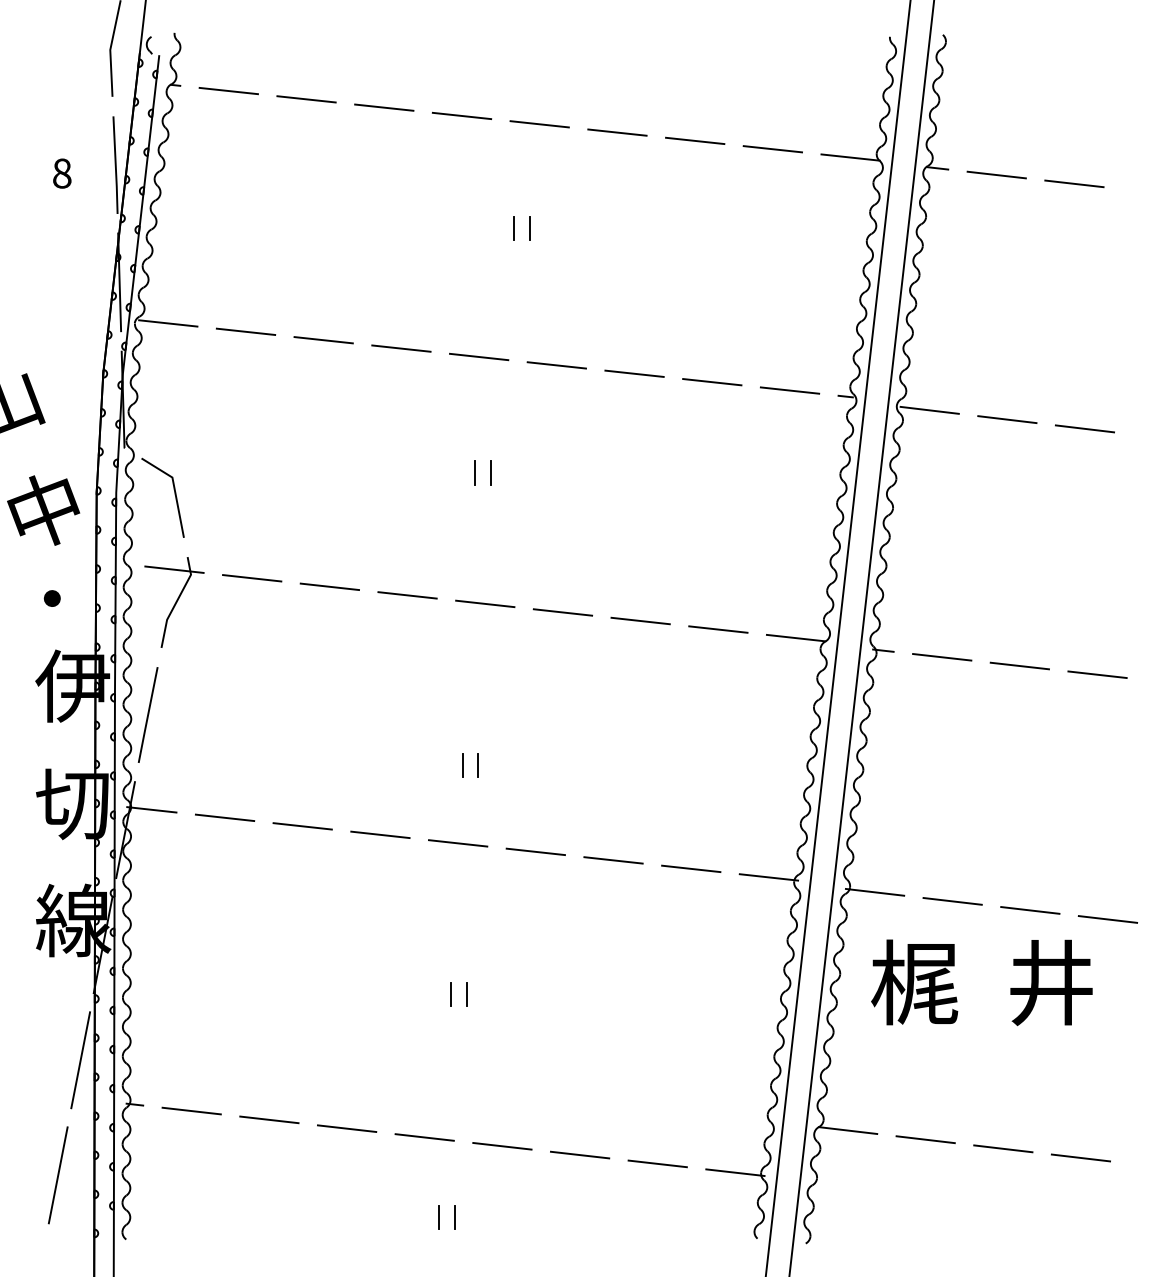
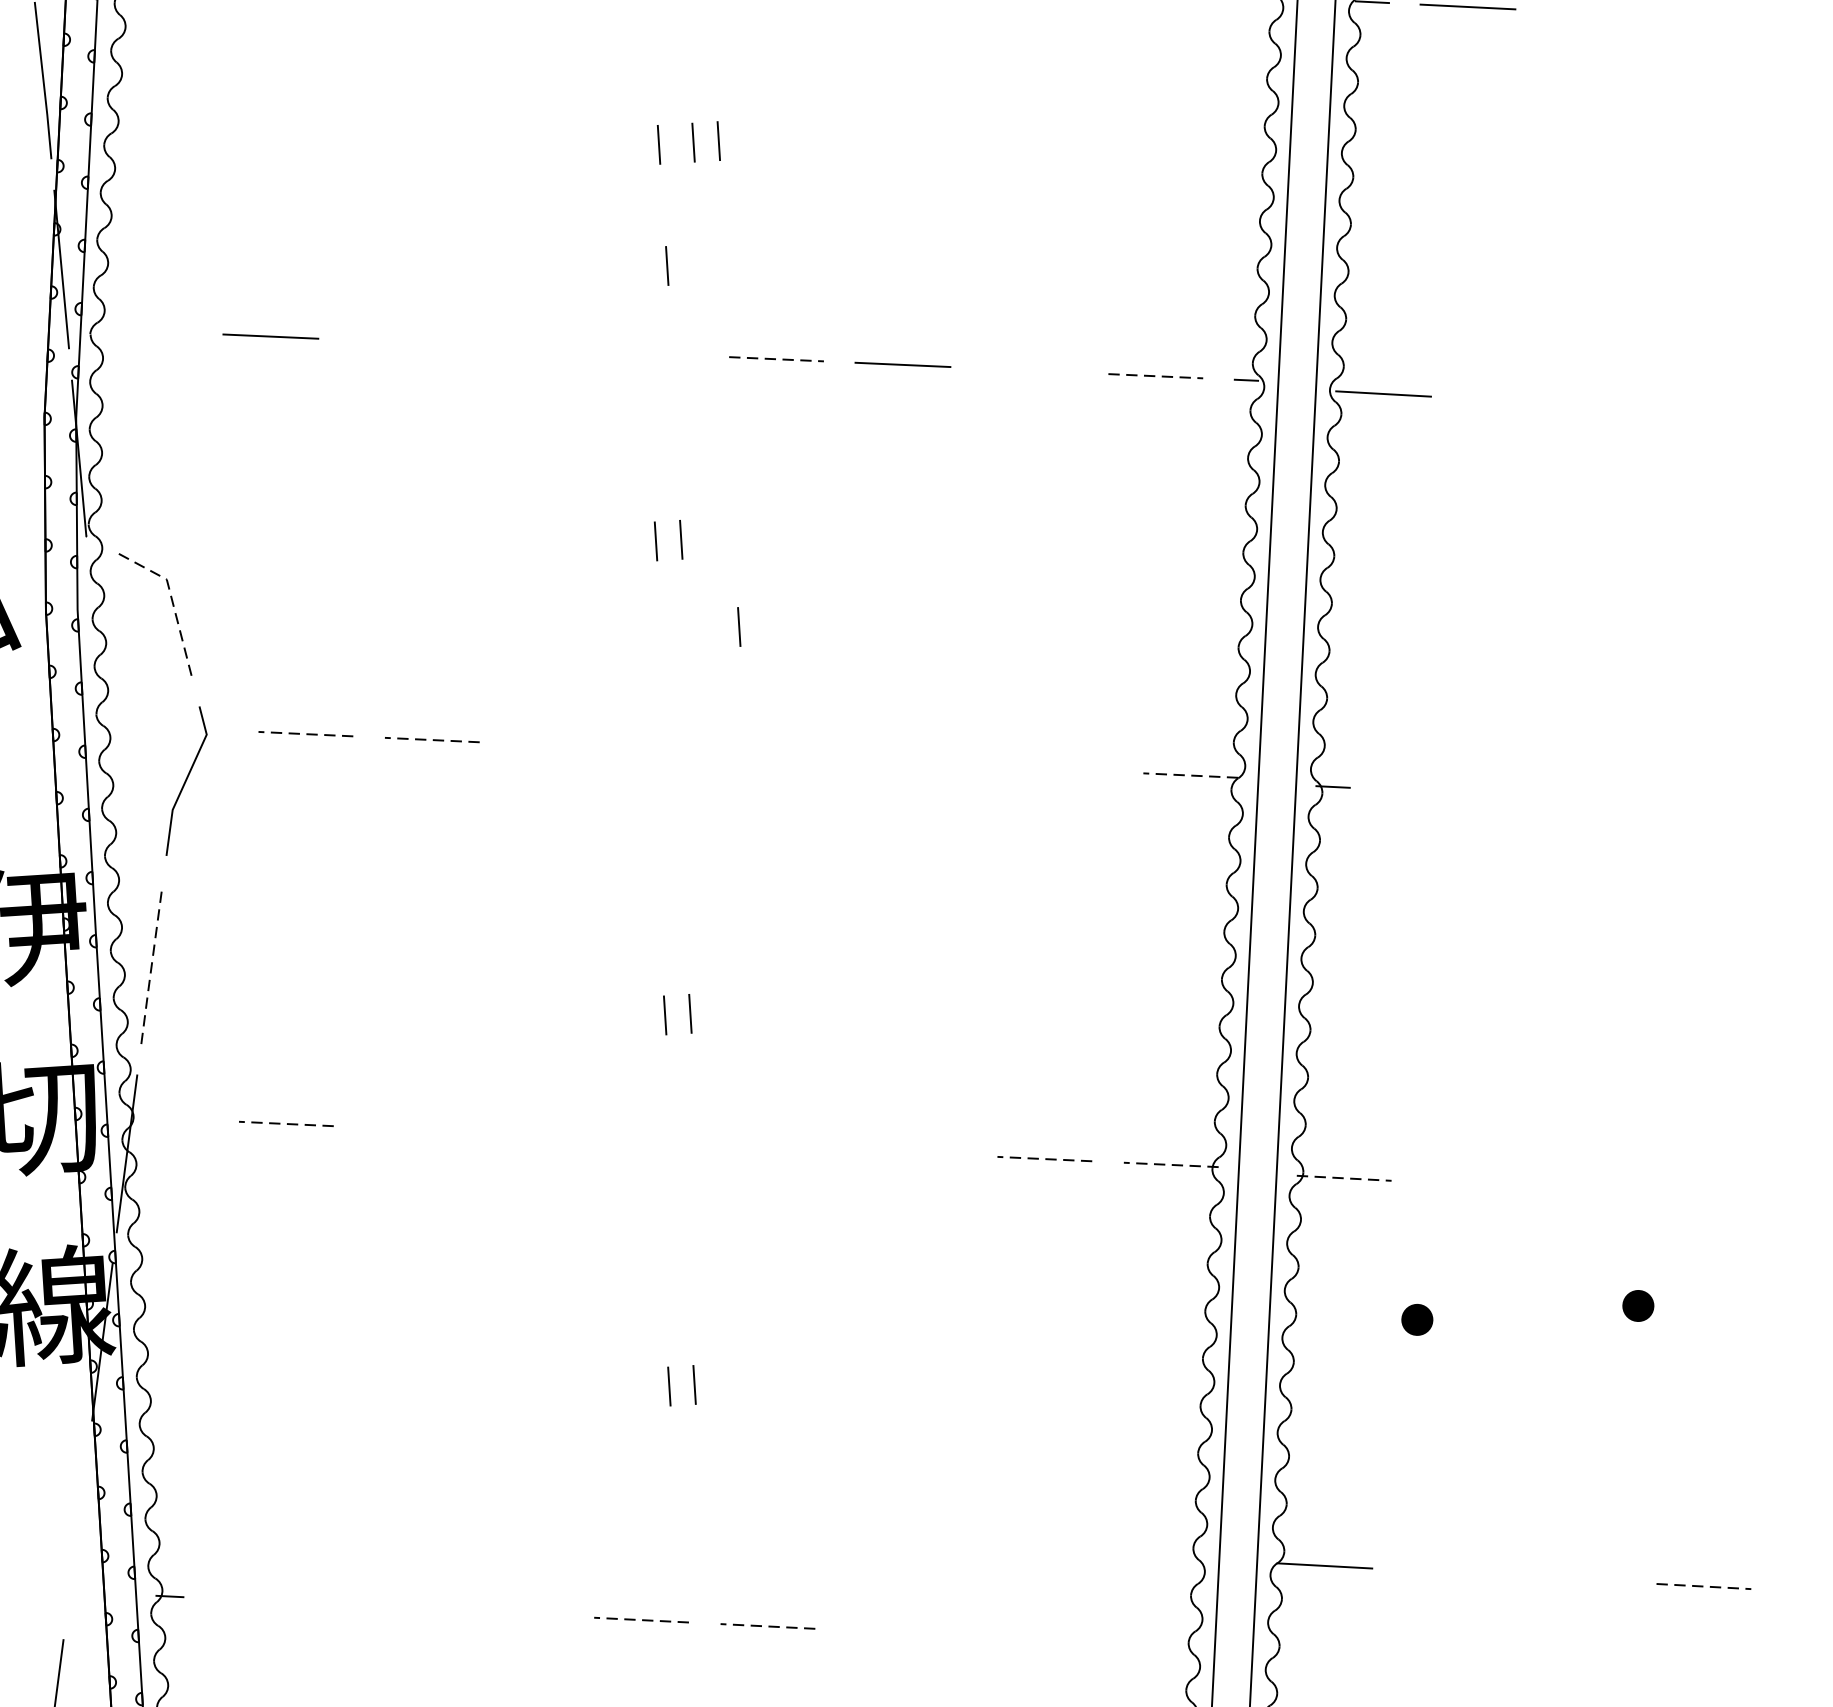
line: (1074, 183) -> (1594, 12), removed
line: (492, 228) -> (658, 144), added
line: (492, 303) -> (666, 265), added
line: (168, 323) -> (144, 331), removed
line: (323, 340) -> (396, 342), removed
line: (401, 348) -> (523, 347), removed
line: (479, 356) -> (650, 352), removed
line: (557, 365) -> (777, 359), solid -> dashed
line: (712, 382) -> (1029, 371), removed
line: (790, 390) -> (1156, 376), solid -> dashed
line: (1007, 419) -> (1510, 400), removed
line: (1084, 428) -> (1635, 407), removed
line: (174, 489) -> (171, 598), solid -> dashed
line: (522, 528) -> (737, 626), added
line: (174, 569) -> (179, 727), removed
line: (251, 578) -> (304, 734), solid -> dashed
line: (329, 586) -> (431, 739), solid -> dashed
line: (407, 595) -> (558, 746), removed
line: (485, 603) -> (685, 751), removed
line: (562, 612) -> (810, 757), removed
line: (640, 620) -> (937, 762), removed
line: (718, 629) -> (1064, 769), removed
line: (795, 638) -> (1189, 776), solid -> dashed
line: (942, 657) -> (1429, 791), removed
line: (1019, 665) -> (1554, 797), removed
line: (1097, 674) -> (1681, 803), removed
line: (147, 715) -> (150, 966), solid -> dashed
line: (151, 809) -> (166, 1117), removed
line: (224, 817) -> (285, 1123), solid -> dashed
line: (302, 826) -> (412, 1130), removed
line: (380, 834) -> (539, 1135), removed
line: (458, 843) -> (666, 1141), removed
line: (535, 851) -> (791, 1146), removed
line: (613, 860) -> (918, 1153), removed
line: (690, 868) -> (1043, 1158), solid -> dashed
line: (768, 877) -> (1170, 1165), solid -> dashed
line: (875, 892) -> (1344, 1178), solid -> dashed
line: (952, 901) -> (1470, 1185), removed
line: (1030, 910) -> (1597, 1191), removed
line: (1107, 919) -> (1722, 1198), removed
text: (914, 982) -> (1417, 1319), 梶 -> ・
text: (1051, 982) -> (1638, 1306), 井 -> ・
line: (80, 1060) -> (77, 1530), removed
line: (191, 1110) -> (261, 1600), removed
line: (269, 1119) -> (388, 1606), removed
line: (346, 1128) -> (514, 1613), removed
line: (424, 1137) -> (641, 1620), solid -> dashed
line: (925, 1139) -> (1450, 1572), removed
line: (501, 1146) -> (766, 1626), solid -> dashed
line: (1003, 1148) -> (1577, 1579), removed
line: (580, 1154) -> (894, 1631), removed
line: (1081, 1158) -> (1704, 1587), solid -> dashed
line: (657, 1163) -> (1020, 1638), removed
line: (735, 1172) -> (1147, 1645), removed

